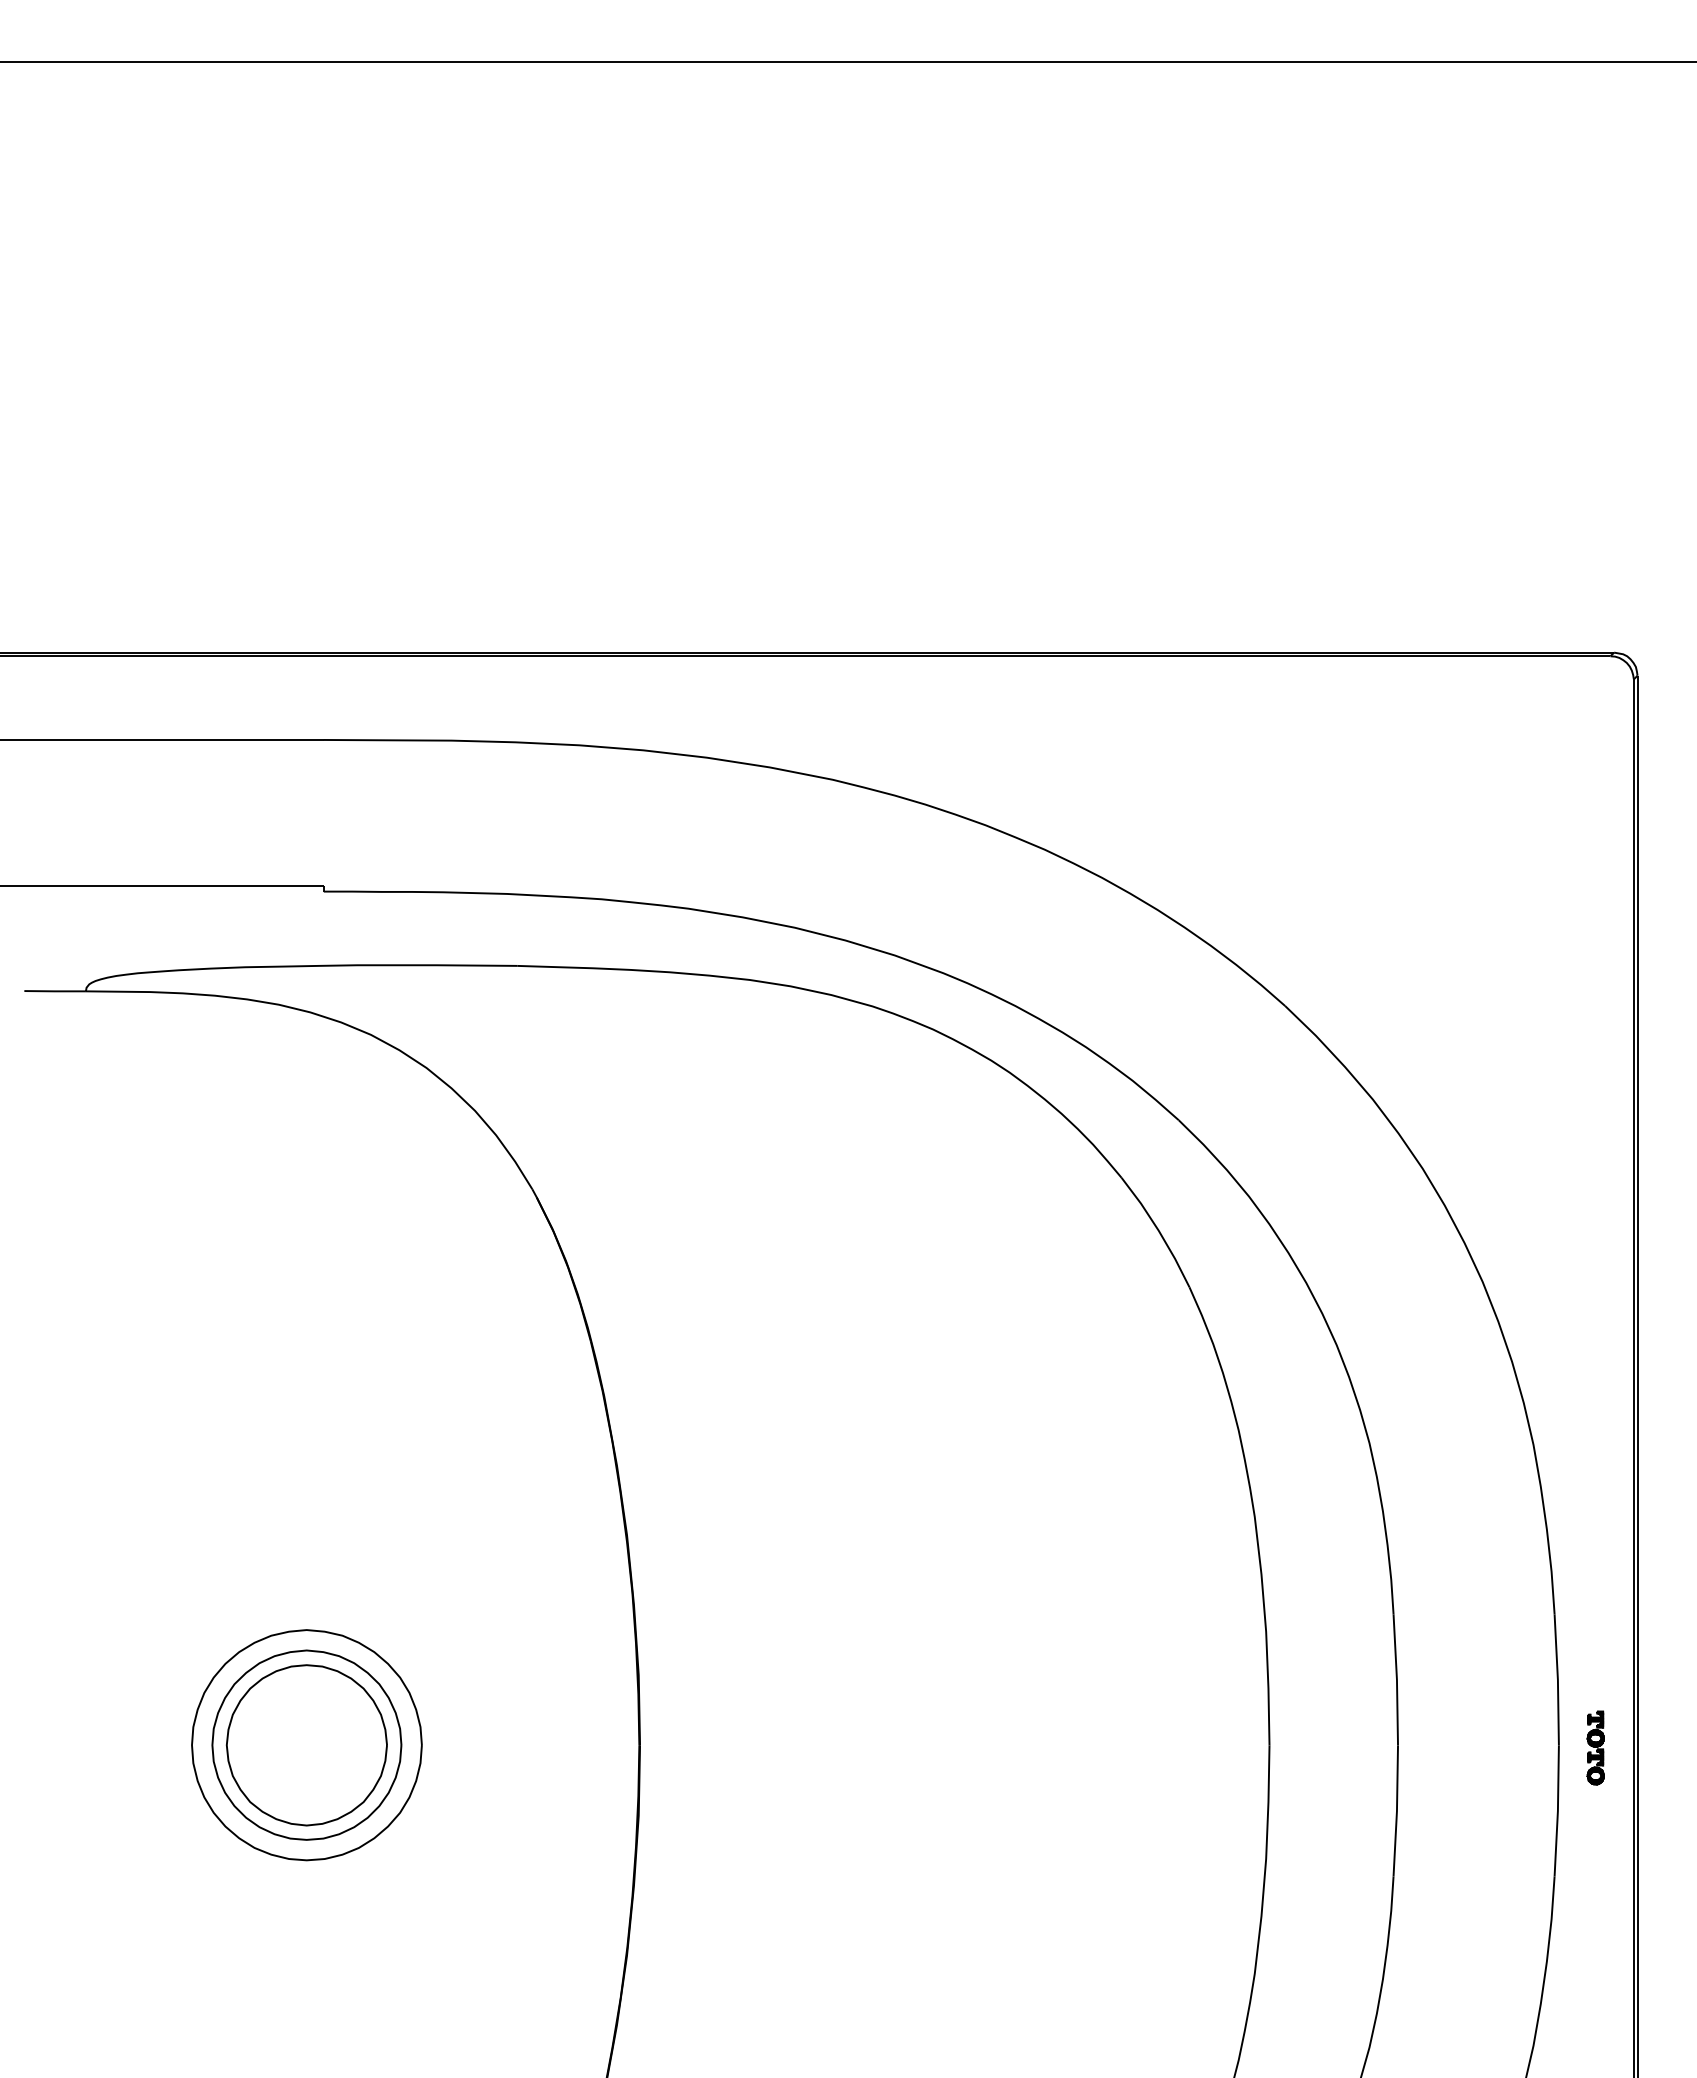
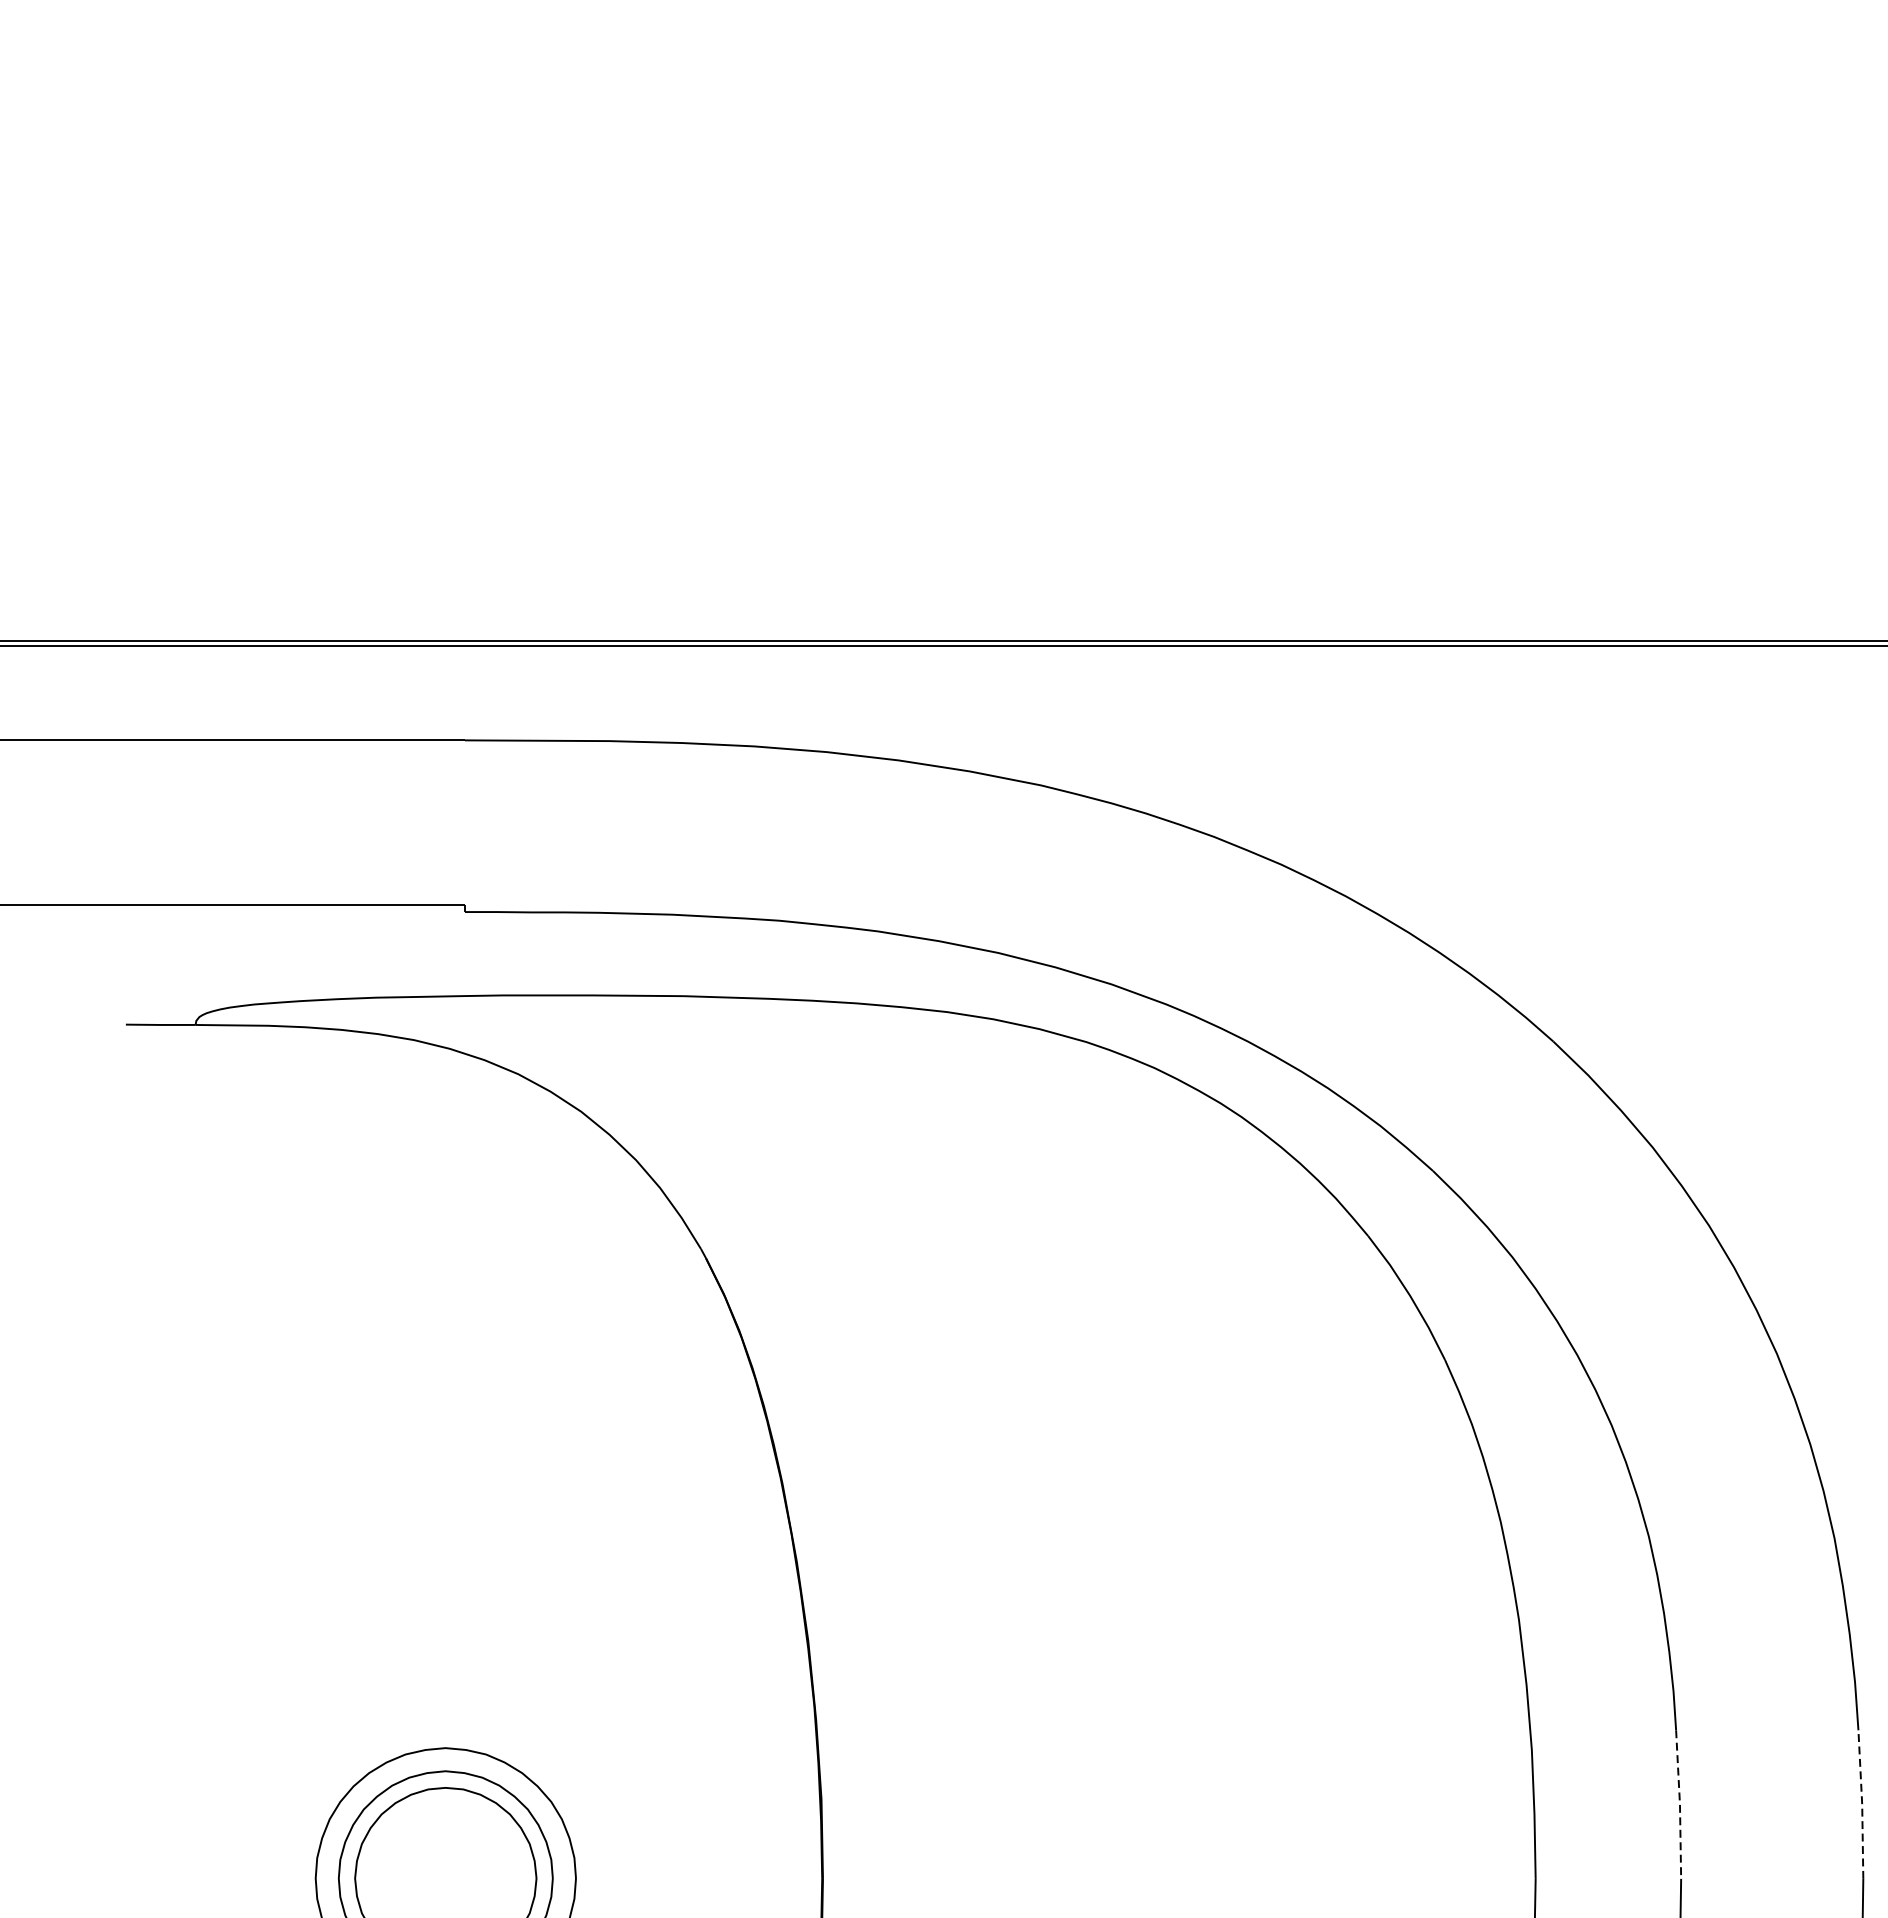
line: (1396, 1679) -> (1679, 1804), solid -> dashed
line: (1557, 1679) -> (1861, 1804), solid -> dashed

